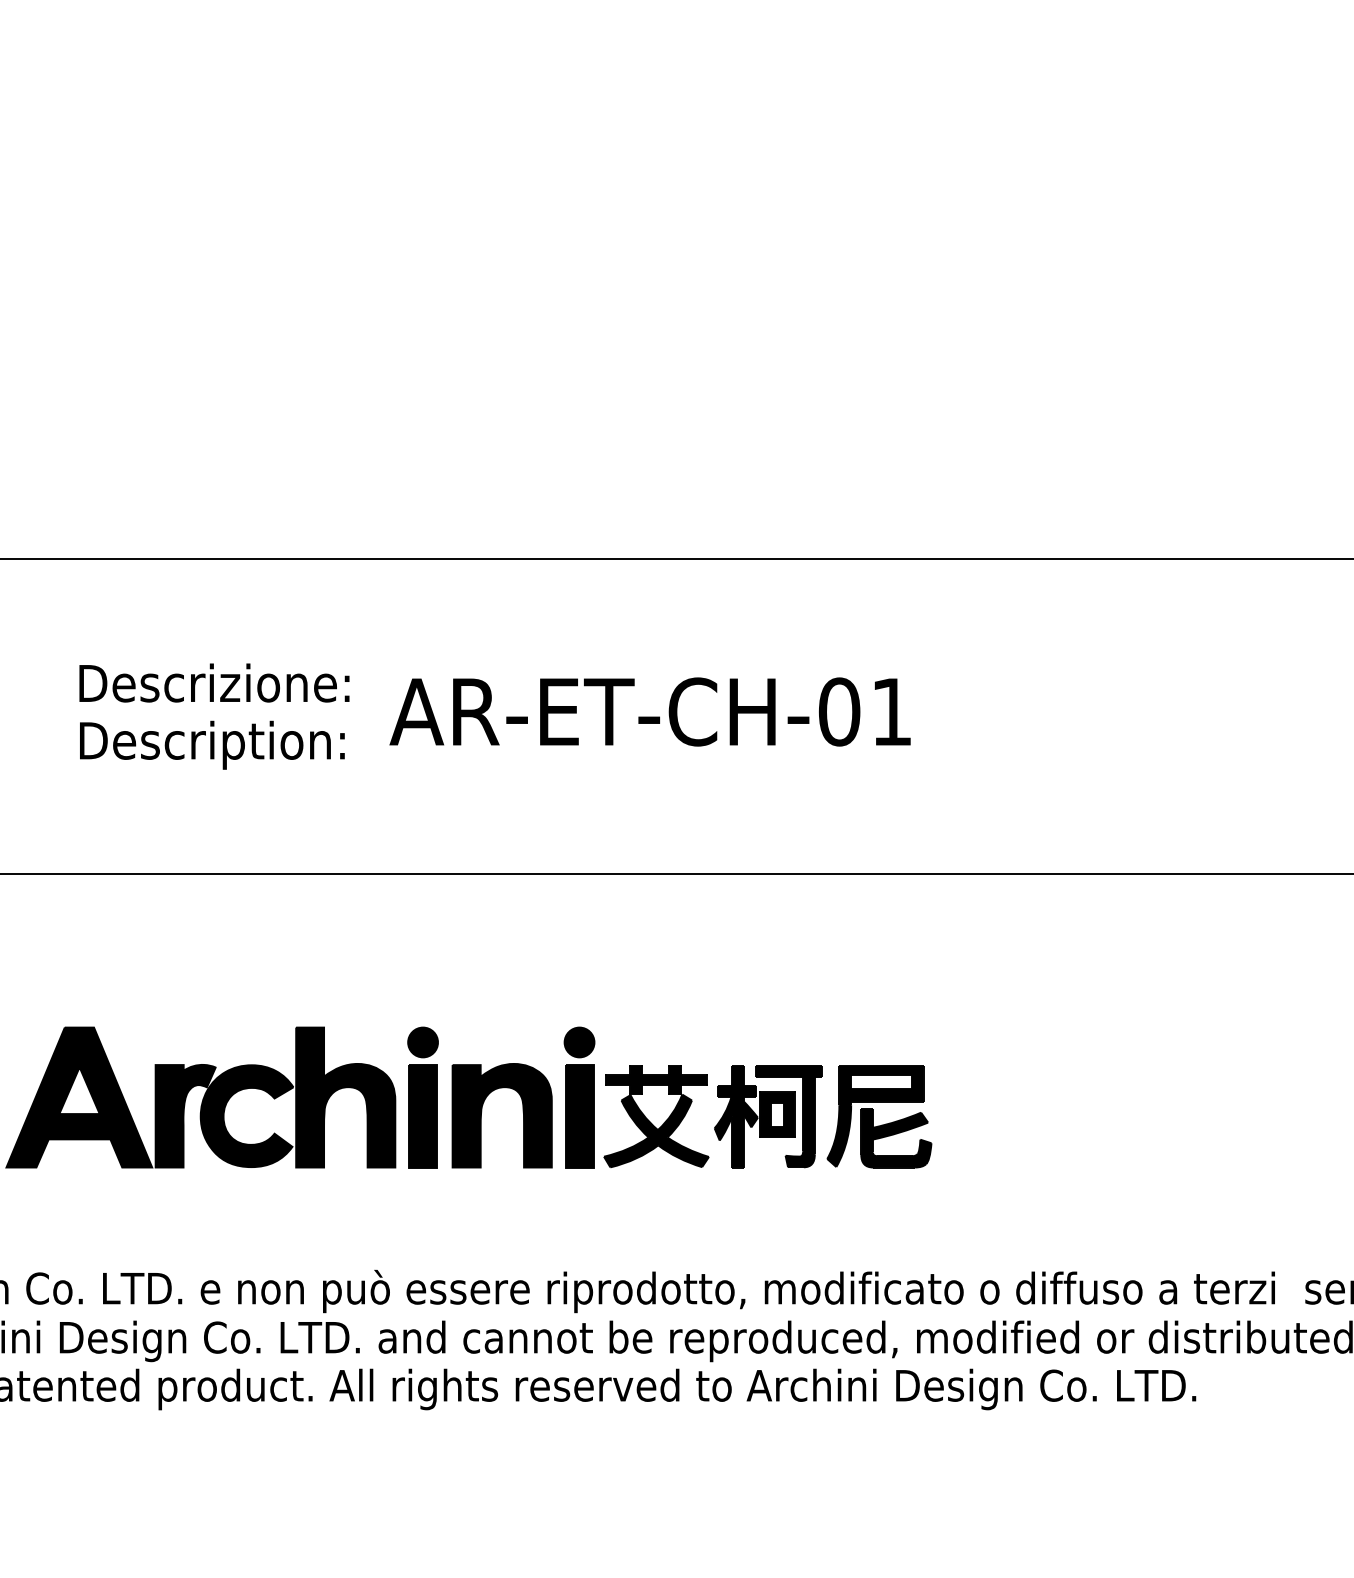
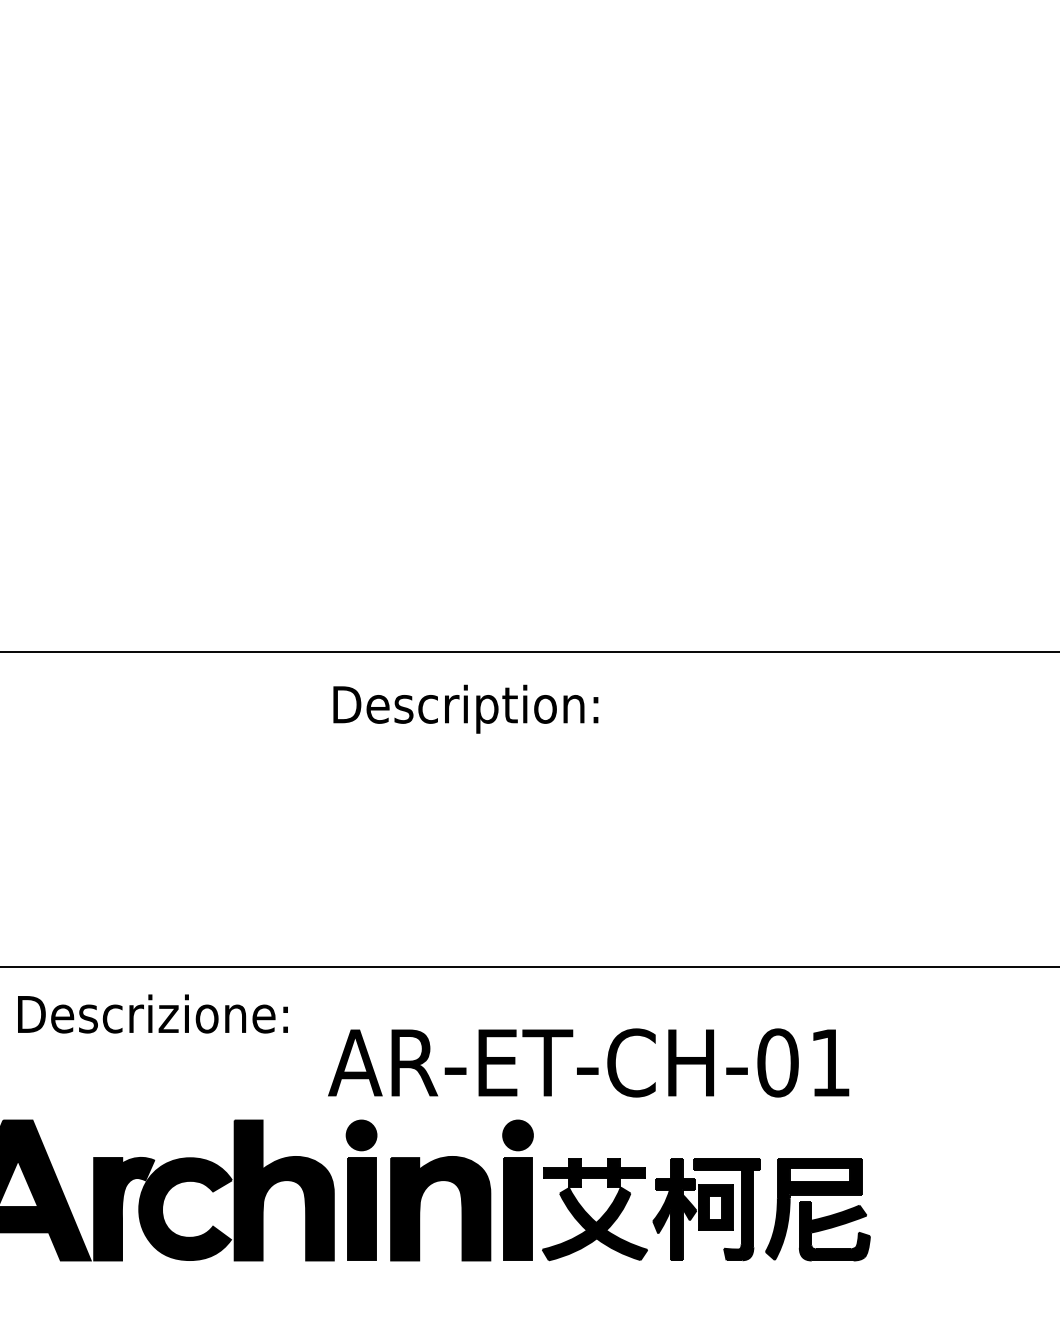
text: (214, 682) -> (153, 1013), moved
text: (649, 711) -> (588, 1062), moved
text: (212, 744) -> (466, 708), moved

